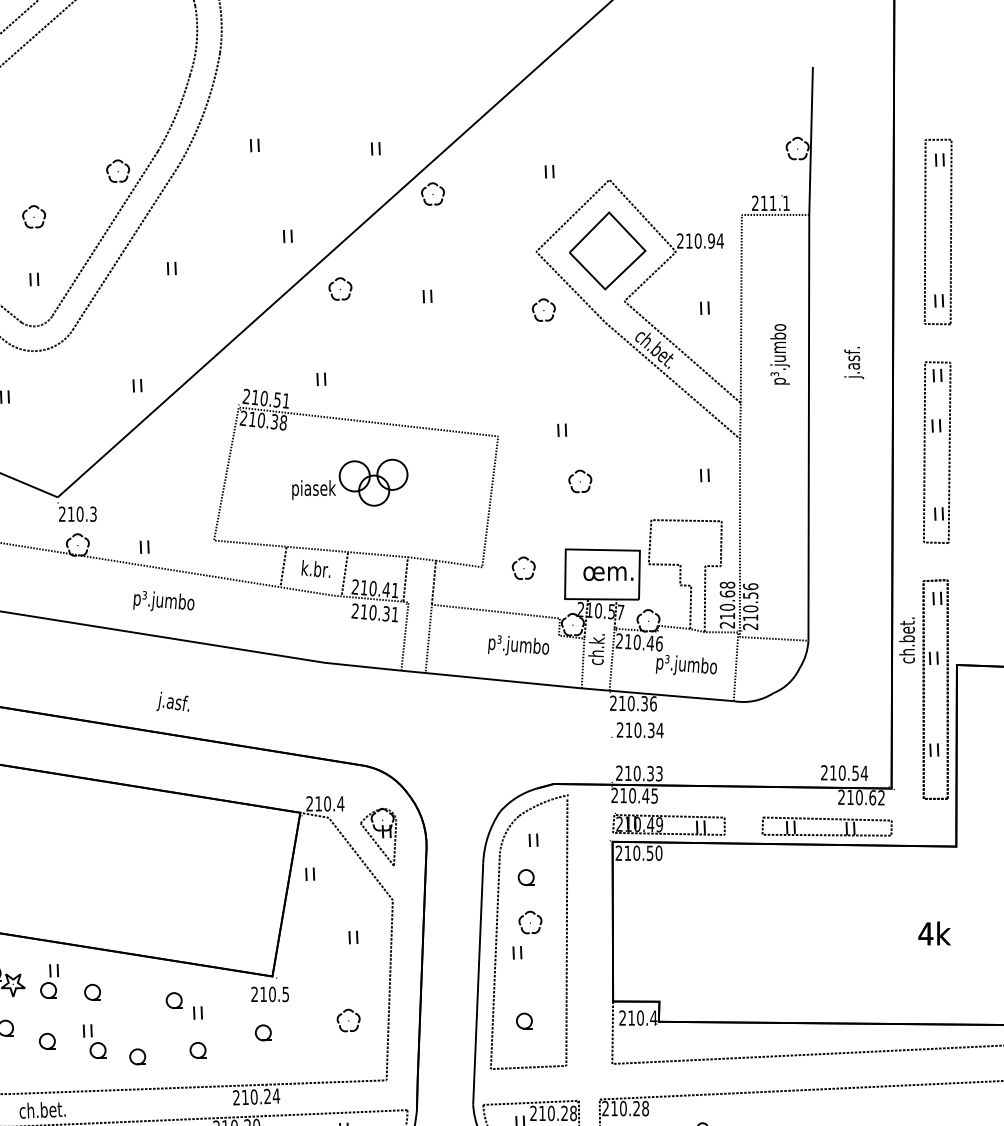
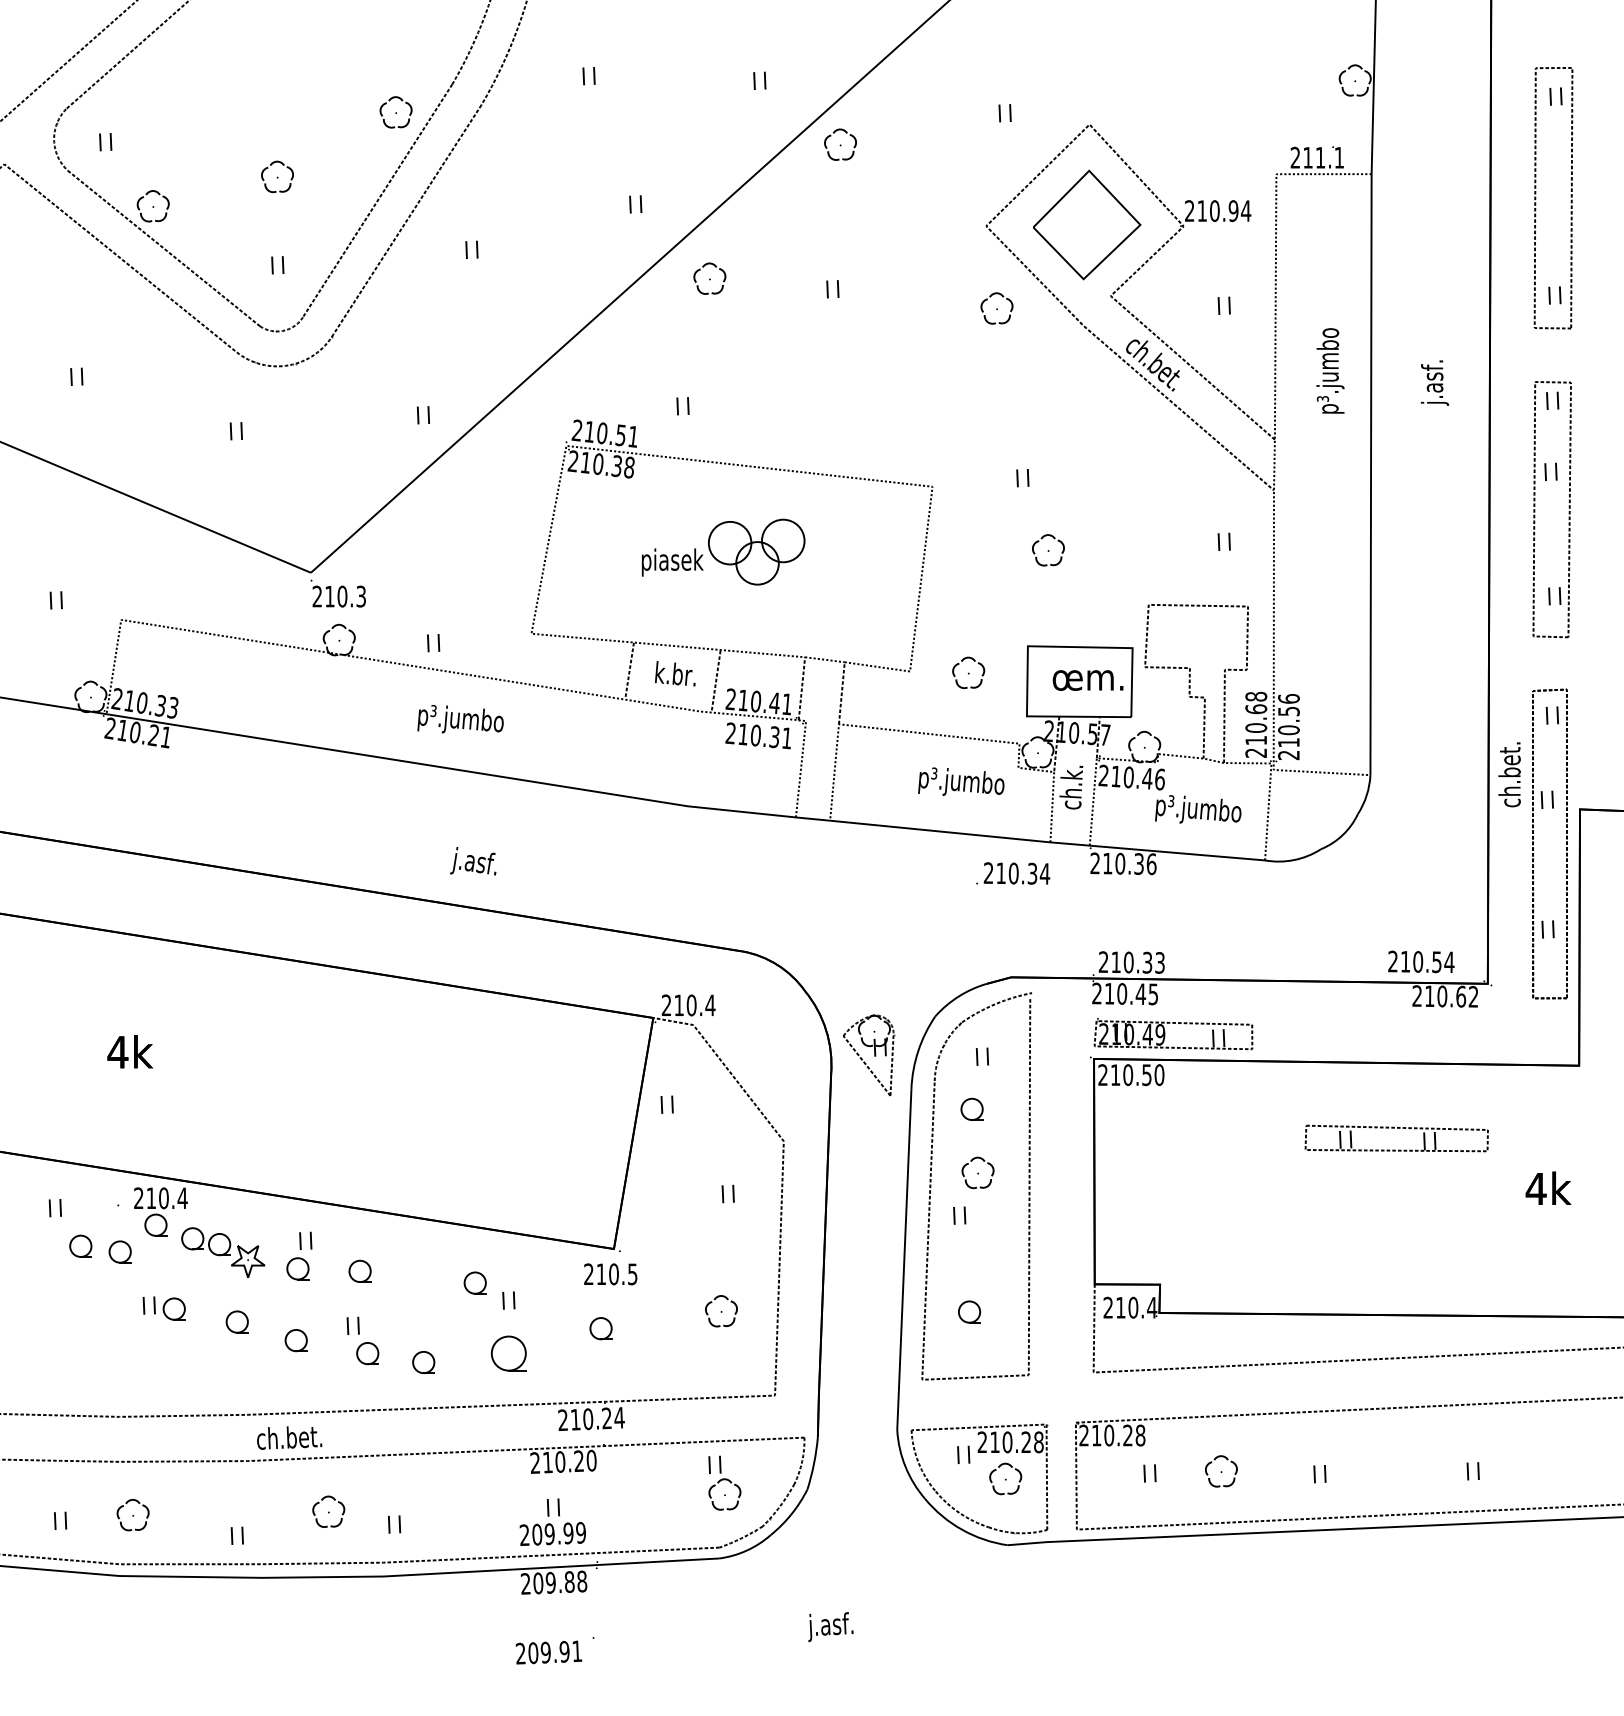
text: (637, 730) -> (1013, 873), moved
part: (827, 819) -> (1397, 1128), moved
part: (379, 837) -> (869, 1055), moved
part: (197, 1049) -> (508, 1352), size x1.6

